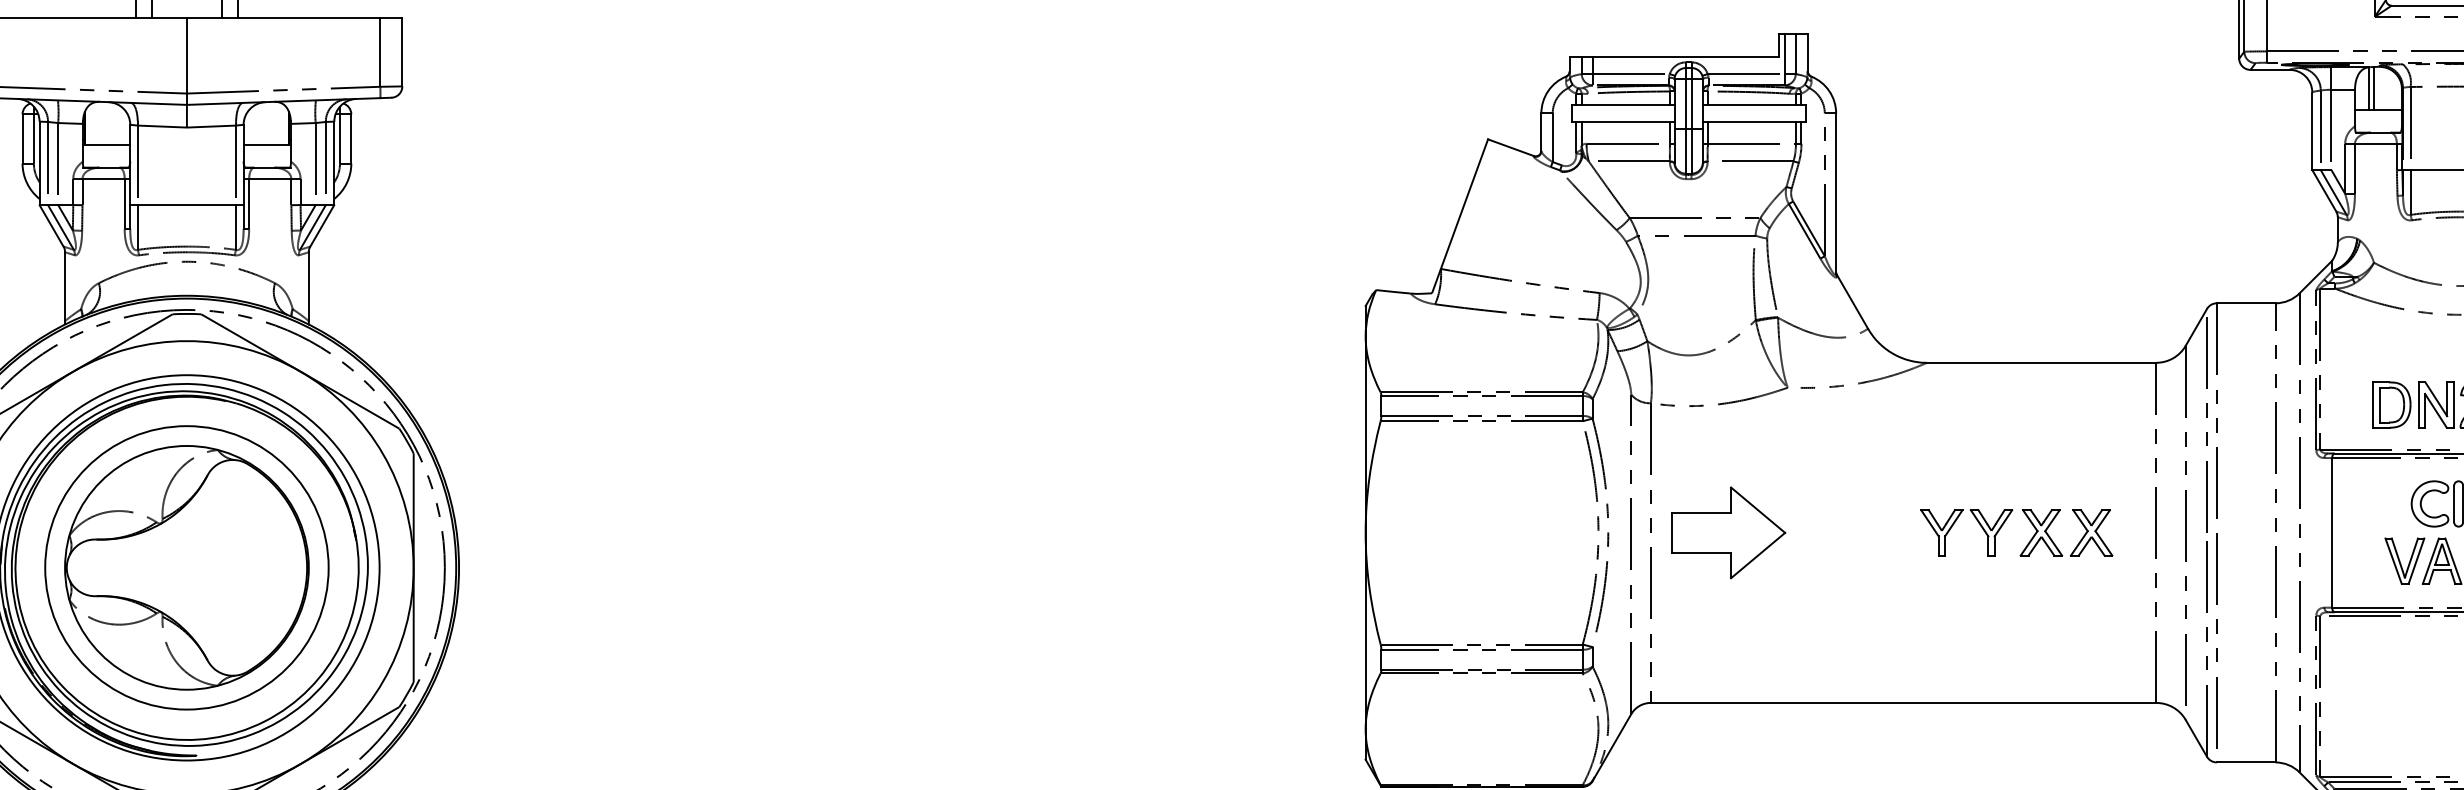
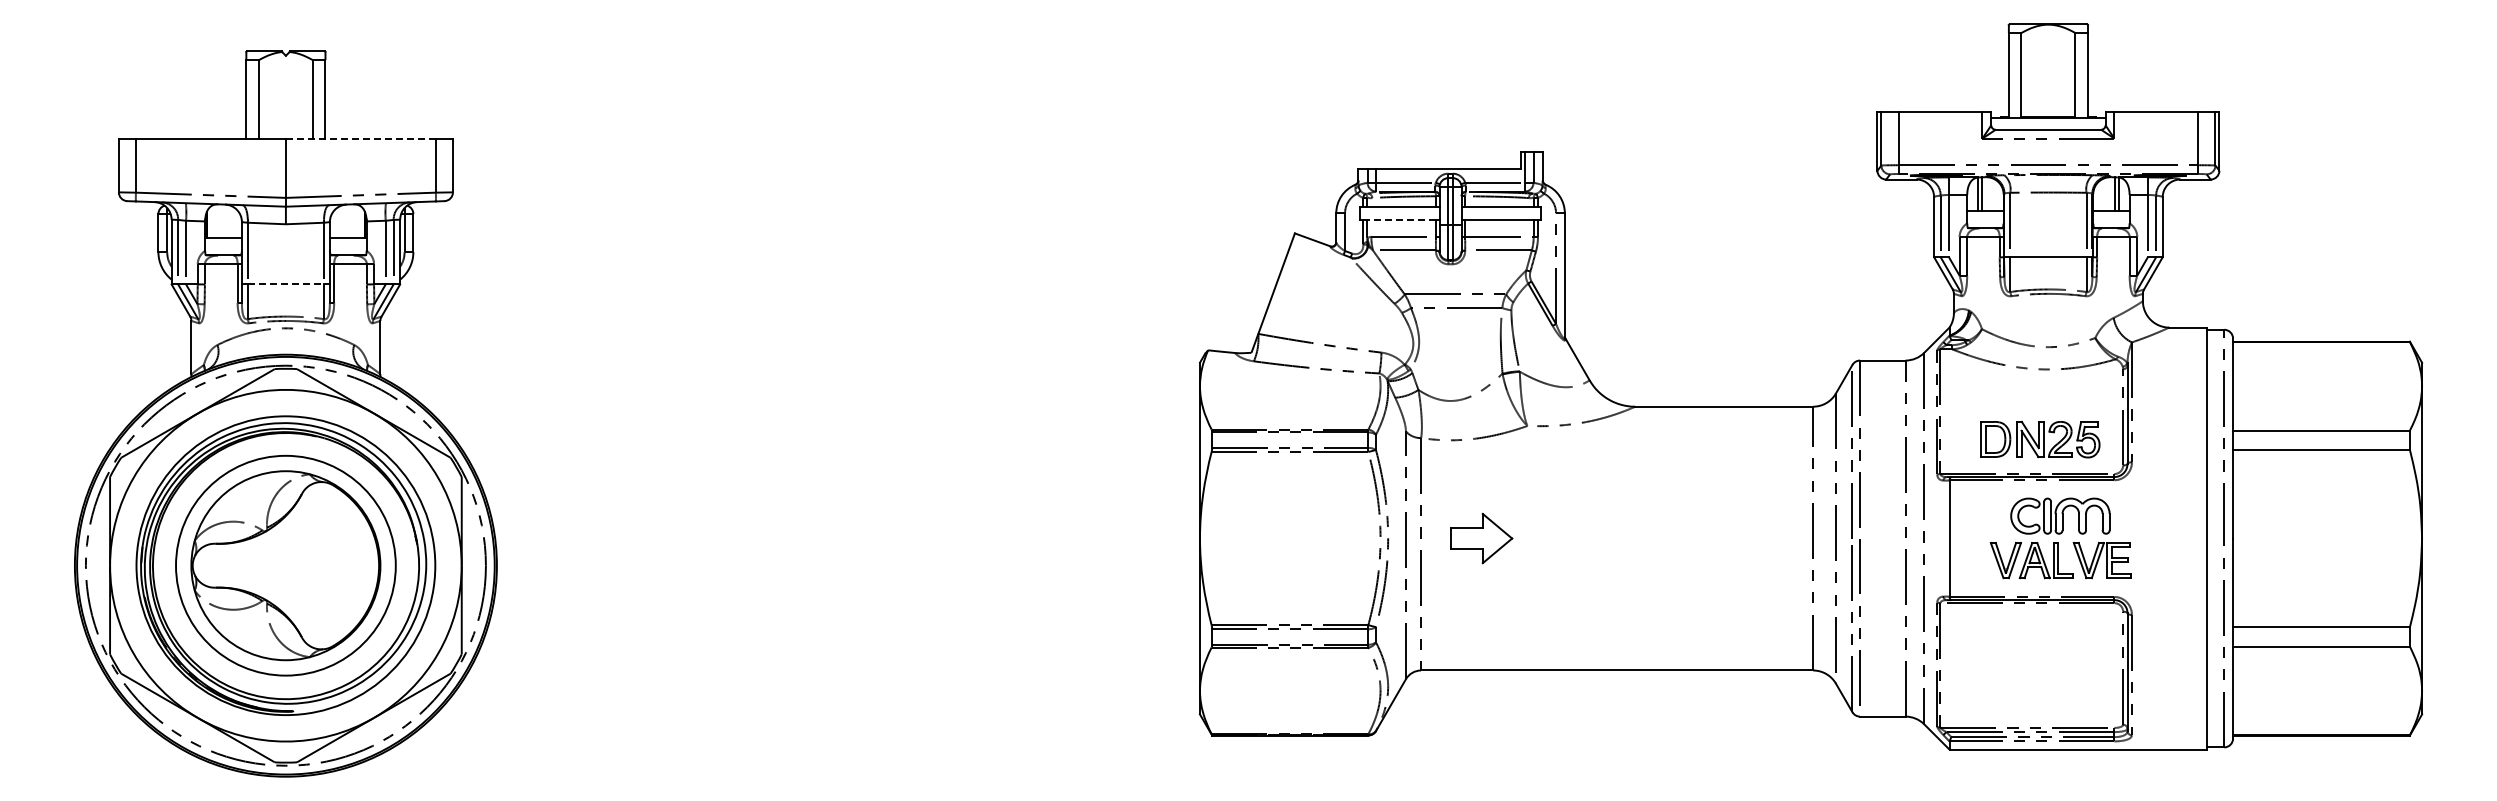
line: (283, 18) -> (360, 139), solid -> dashed
line: (1625, 122) -> (1401, 220), solid -> dashed
line: (187, 205) -> (286, 284), solid -> dashed
part: (2003, 526) -> (1694, 533), removed
part: (1728, 532) -> (1481, 538), size x0.7

